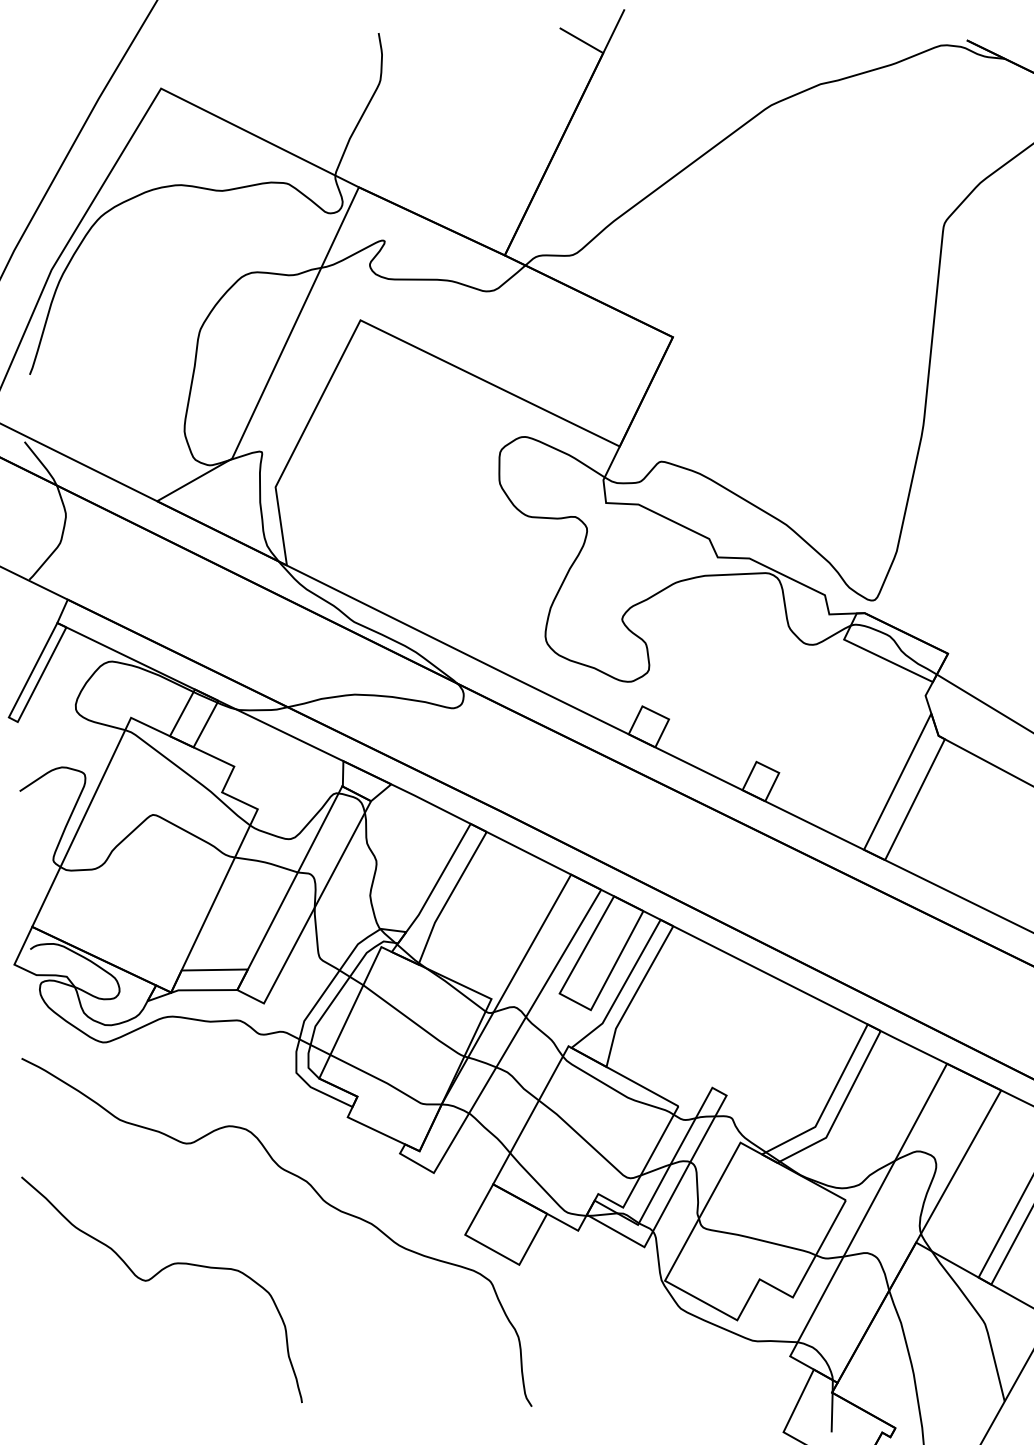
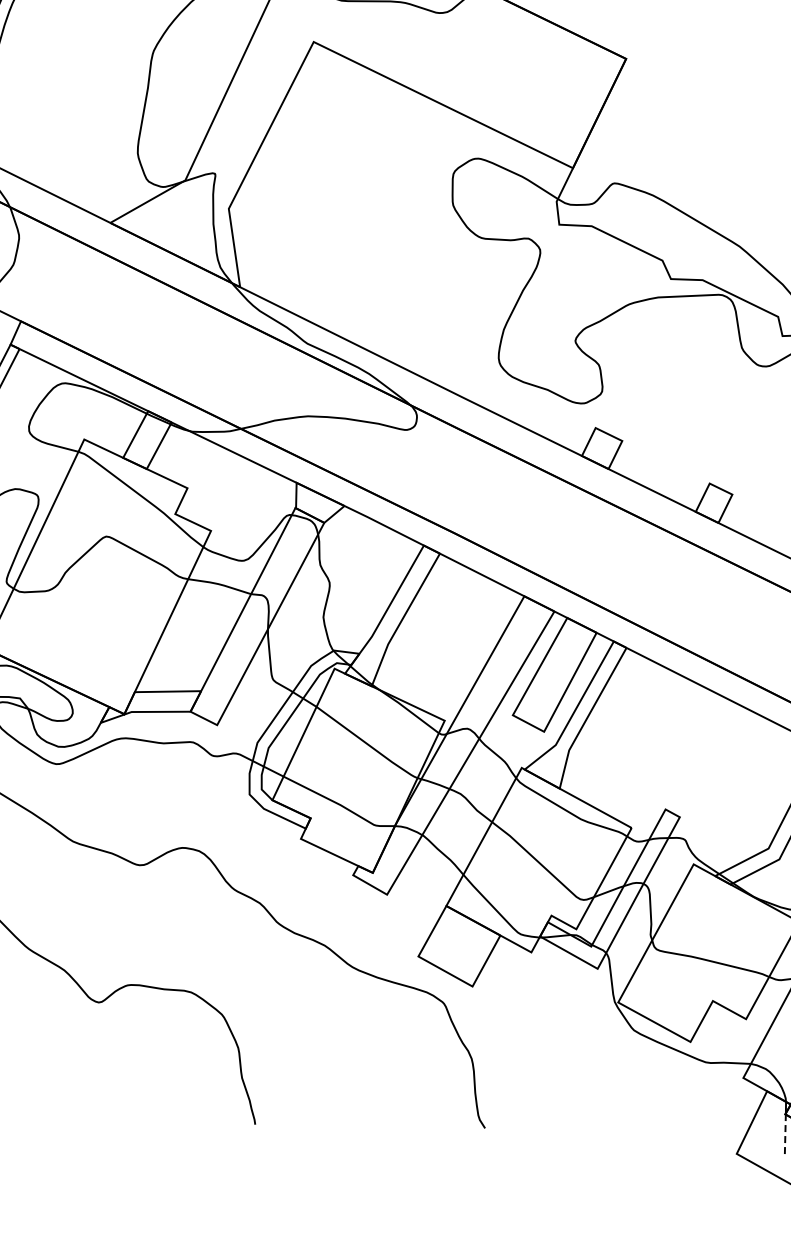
line: (832, 1412) -> (785, 1134), solid -> dashed

